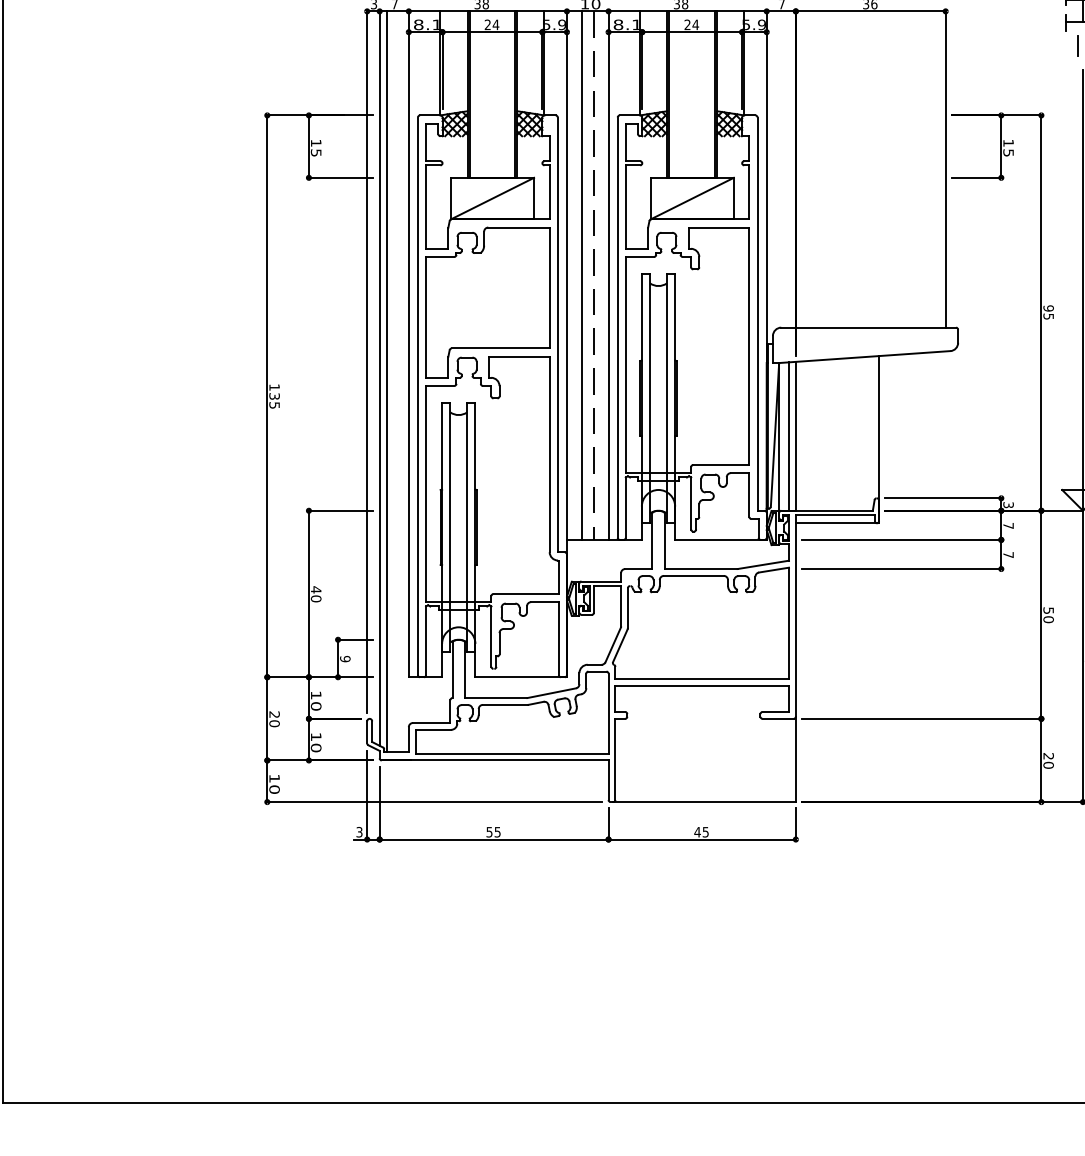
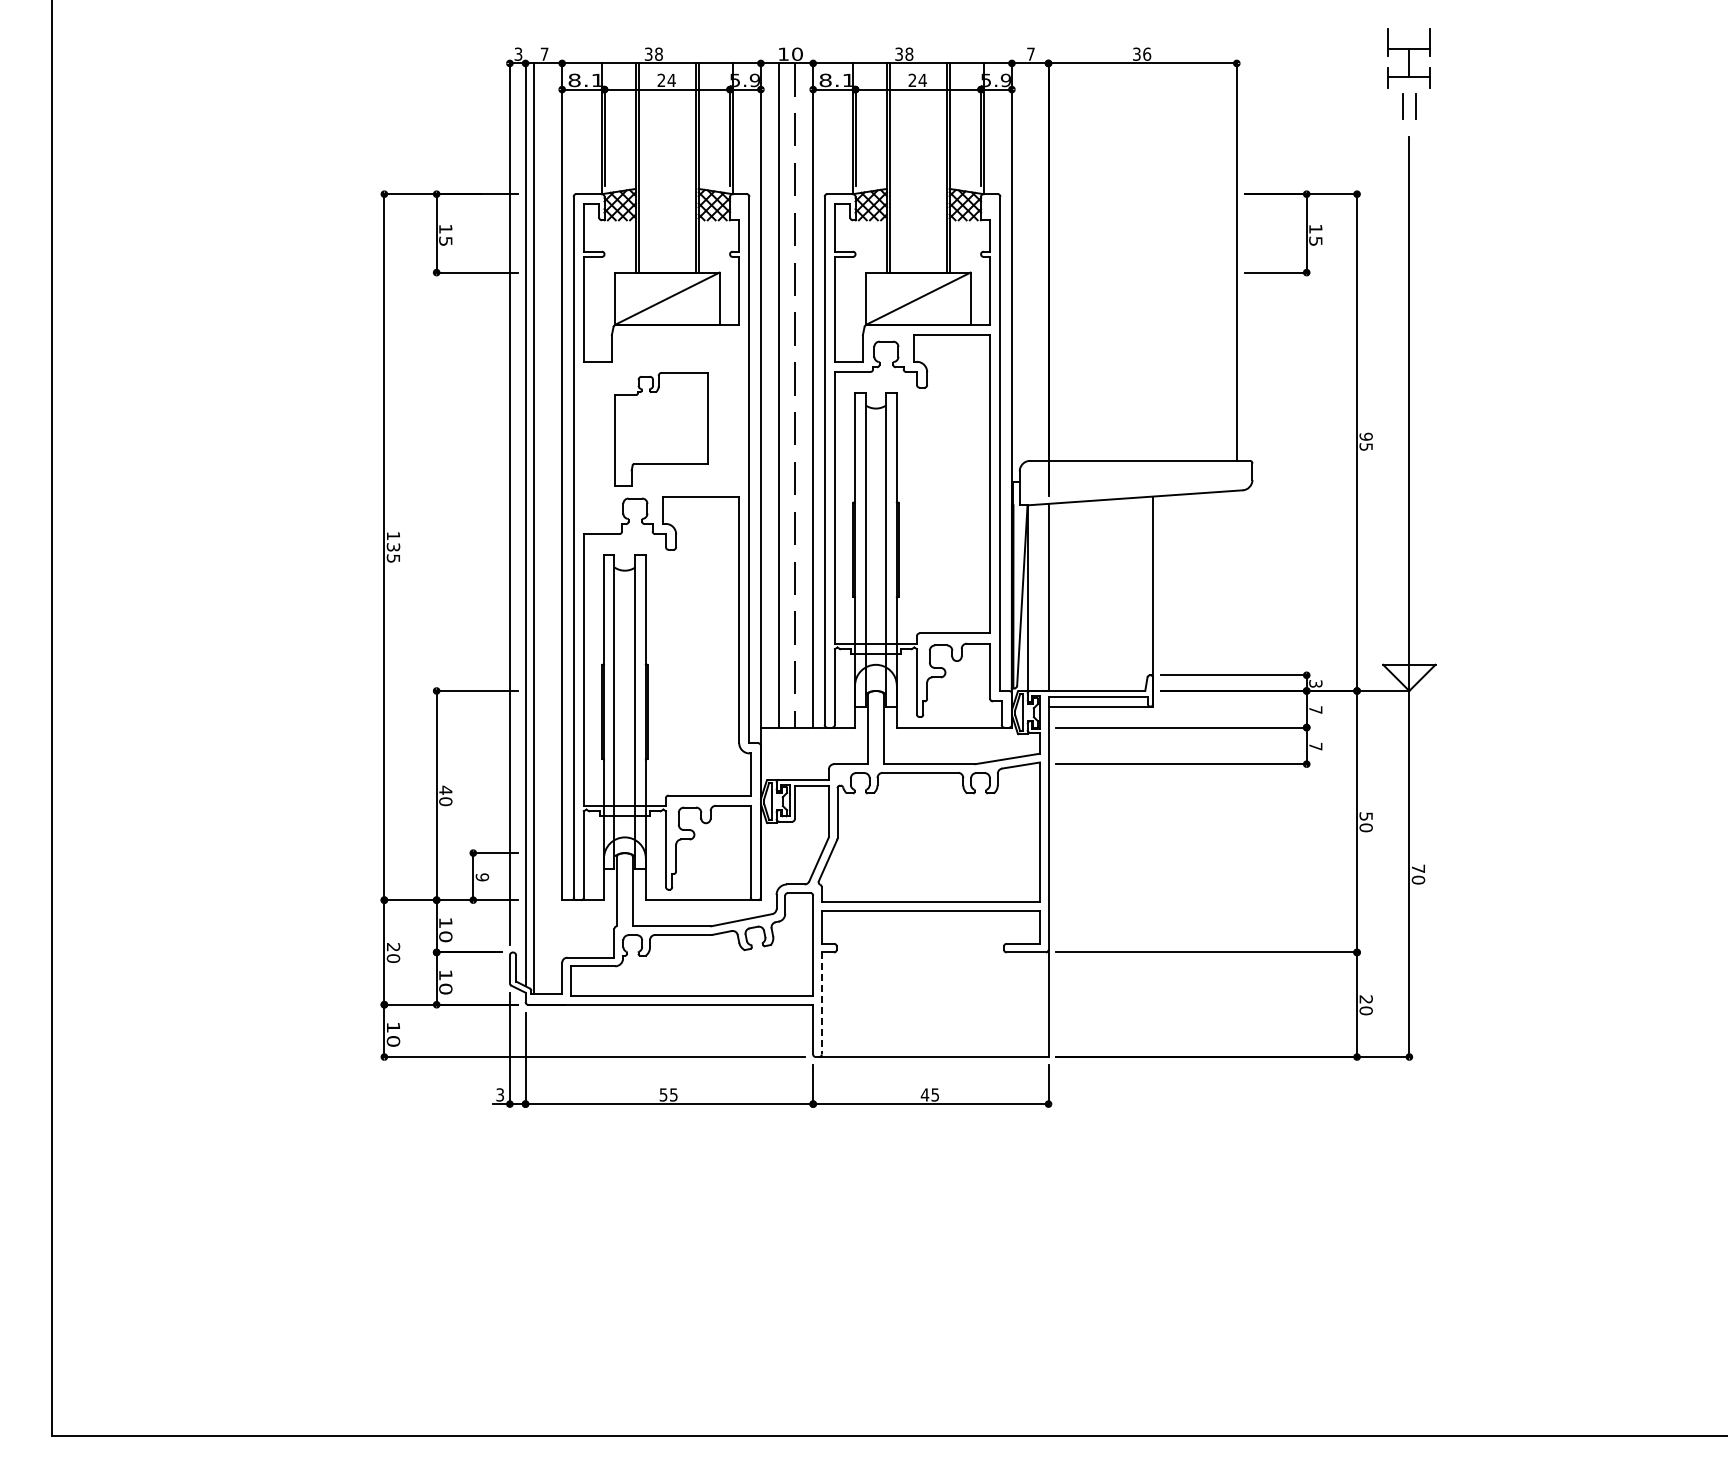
part: (487, 302) -> (661, 429), size x0.6
line: (788, 436) -> (1039, 597), removed
line: (615, 759) -> (821, 1003), solid -> dashed

